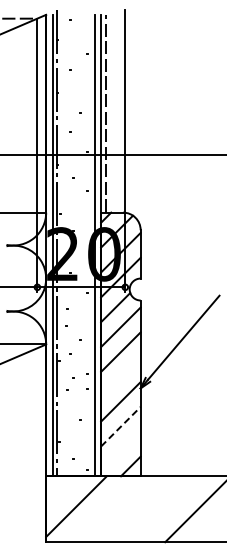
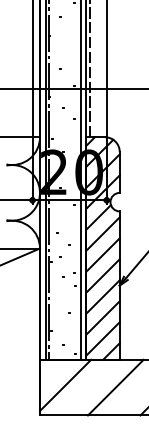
line: (120, 376) -> (102, 275), added
line: (120, 426) -> (102, 317), dashed -> solid
line: (120, 451) -> (102, 338), added
line: (135, 509) -> (115, 387), added

